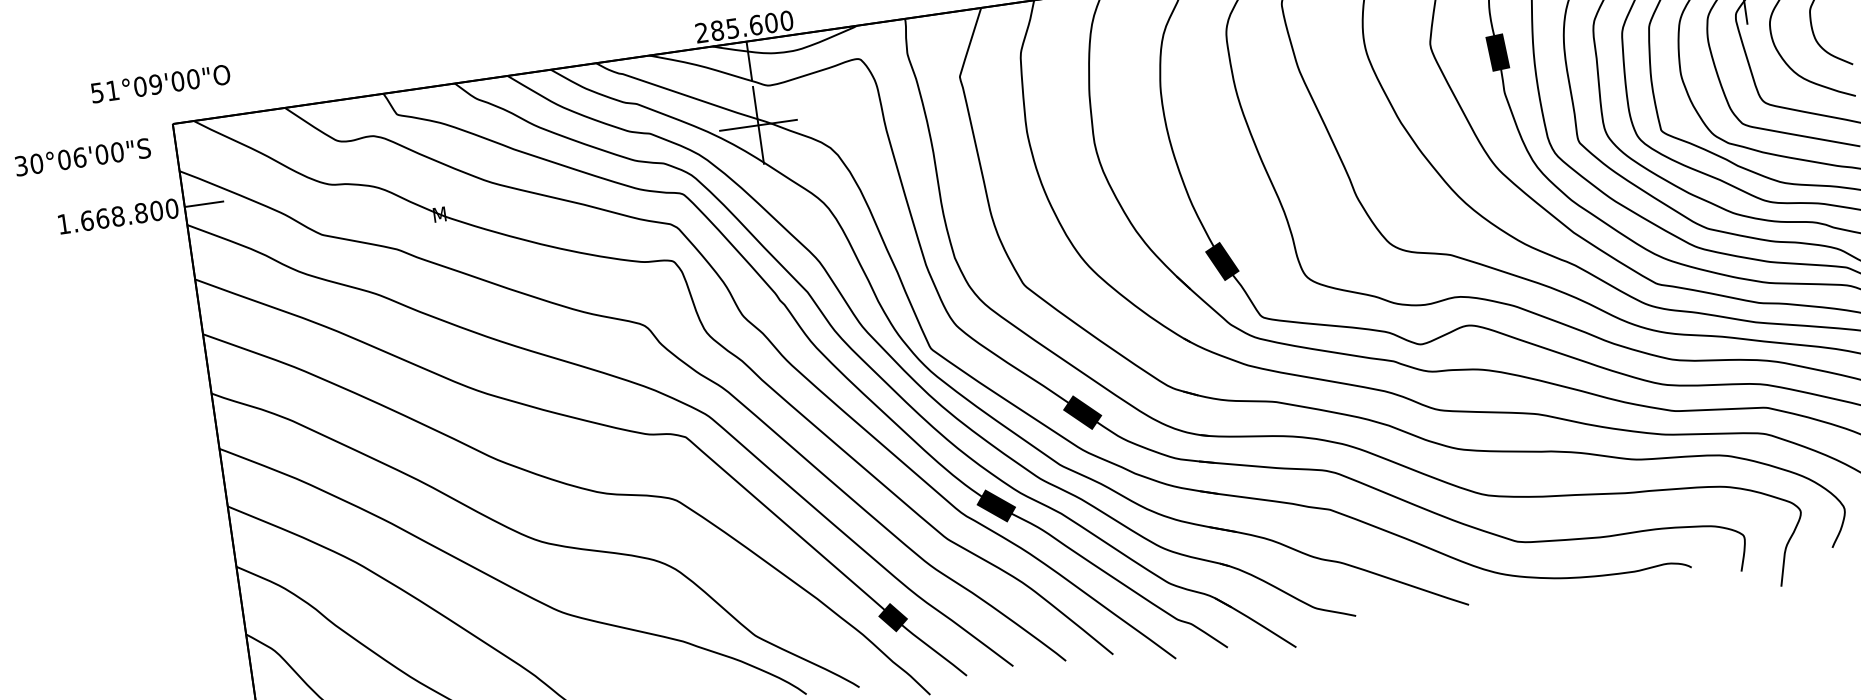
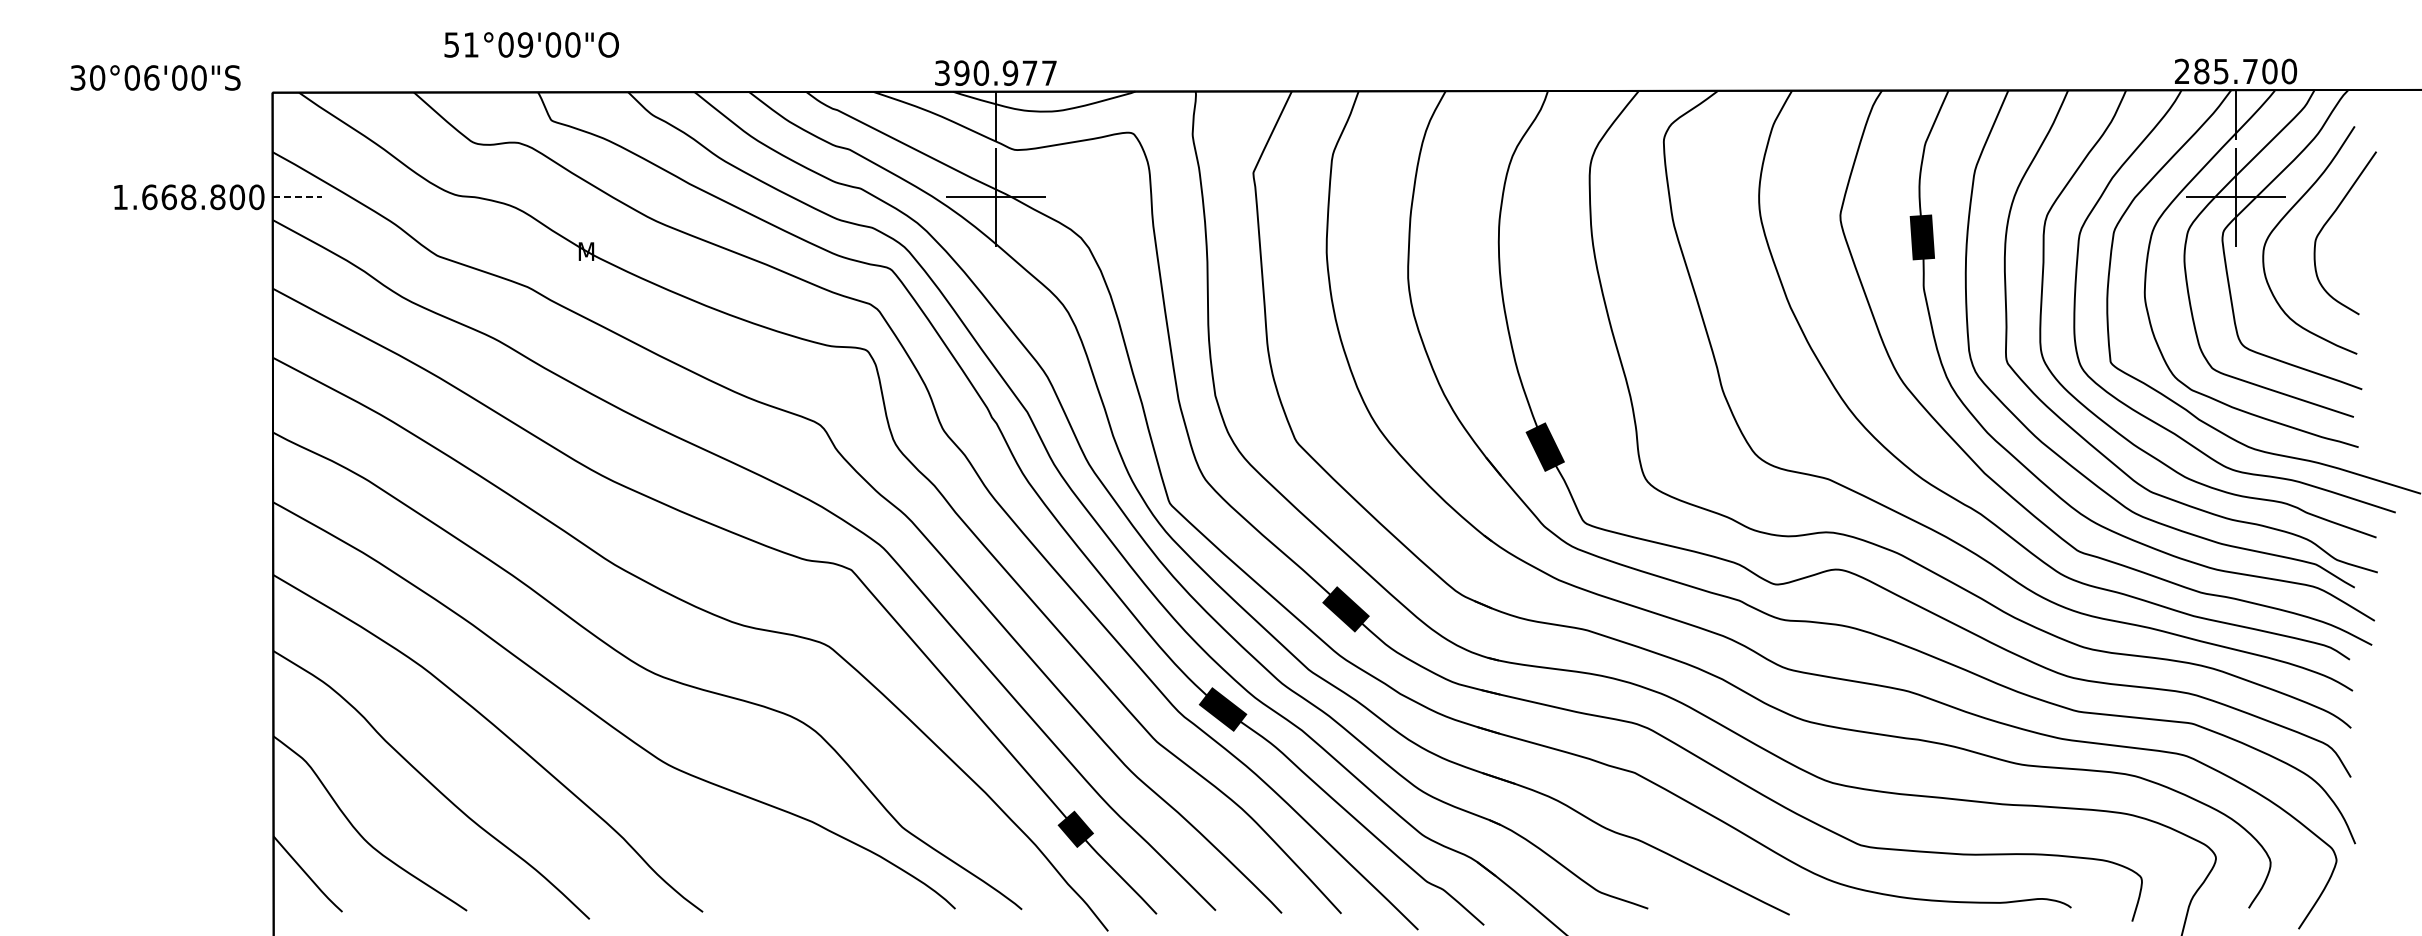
text: (744, 26) -> (996, 72), 285.600 -> 390.977
text: (160, 83) -> (531, 44), moved
text: (82, 156) -> (155, 77), moved
line: (204, 204) -> (297, 197), solid -> dashed

